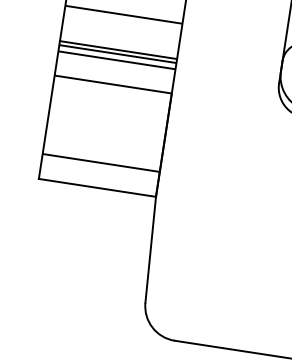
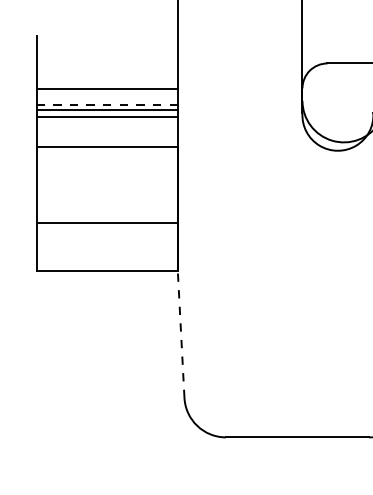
line: (123, 14) -> (106, 89), moved
line: (118, 50) -> (107, 105), solid -> dashed
line: (100, 163) -> (106, 223), moved
line: (151, 249) -> (181, 334), solid -> dashed

